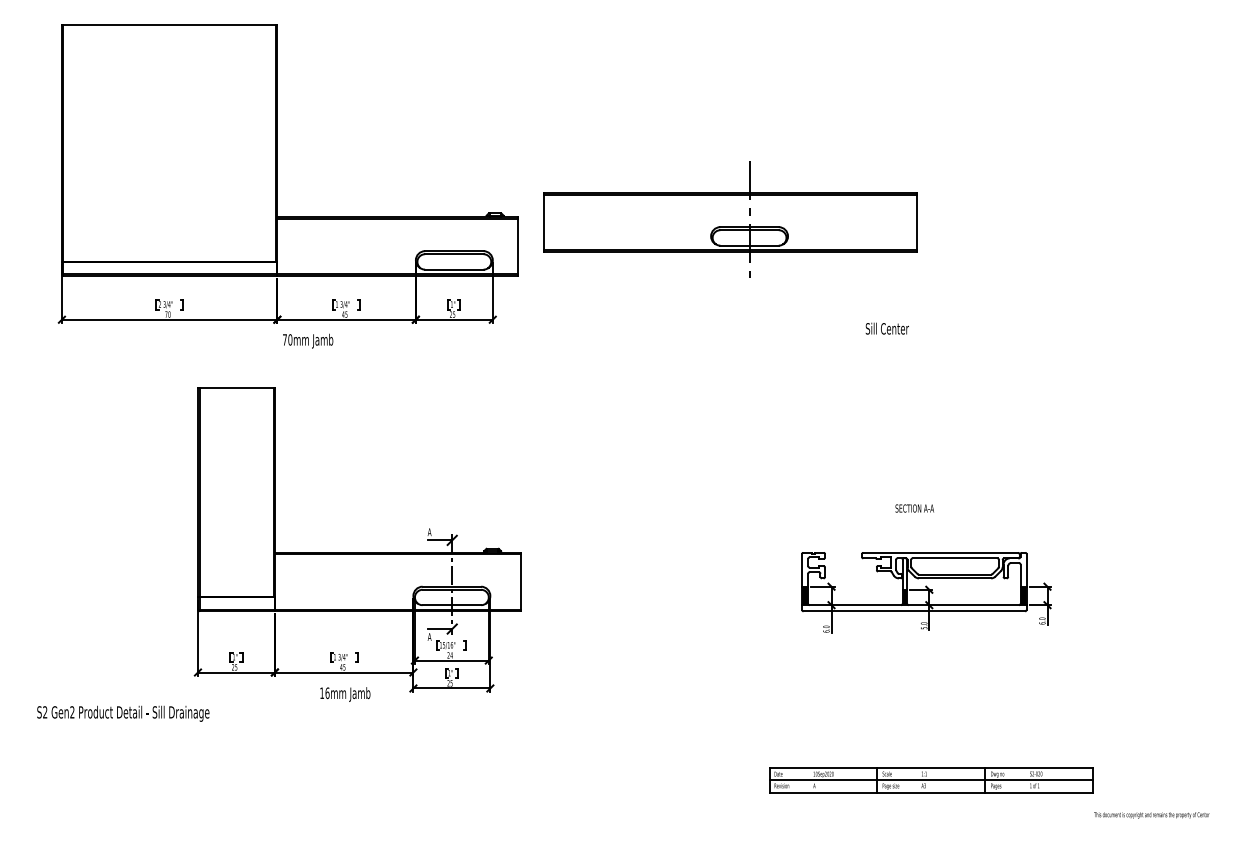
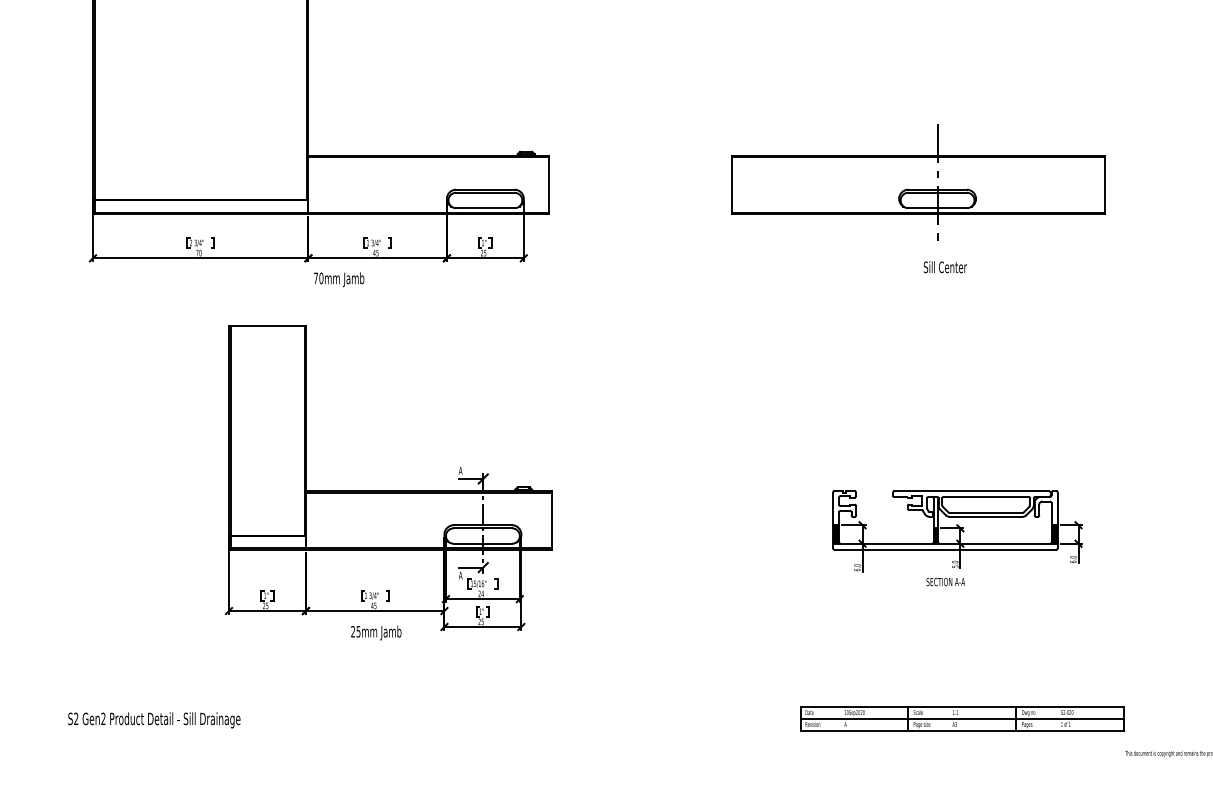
part: (730, 219) -> (918, 182), moved
text: (886, 328) -> (944, 267), moved
text: (914, 508) -> (945, 582), moved
text: (324, 692) -> (355, 631), 16mm -> 25mm
text: (123, 713) -> (154, 720), moved

